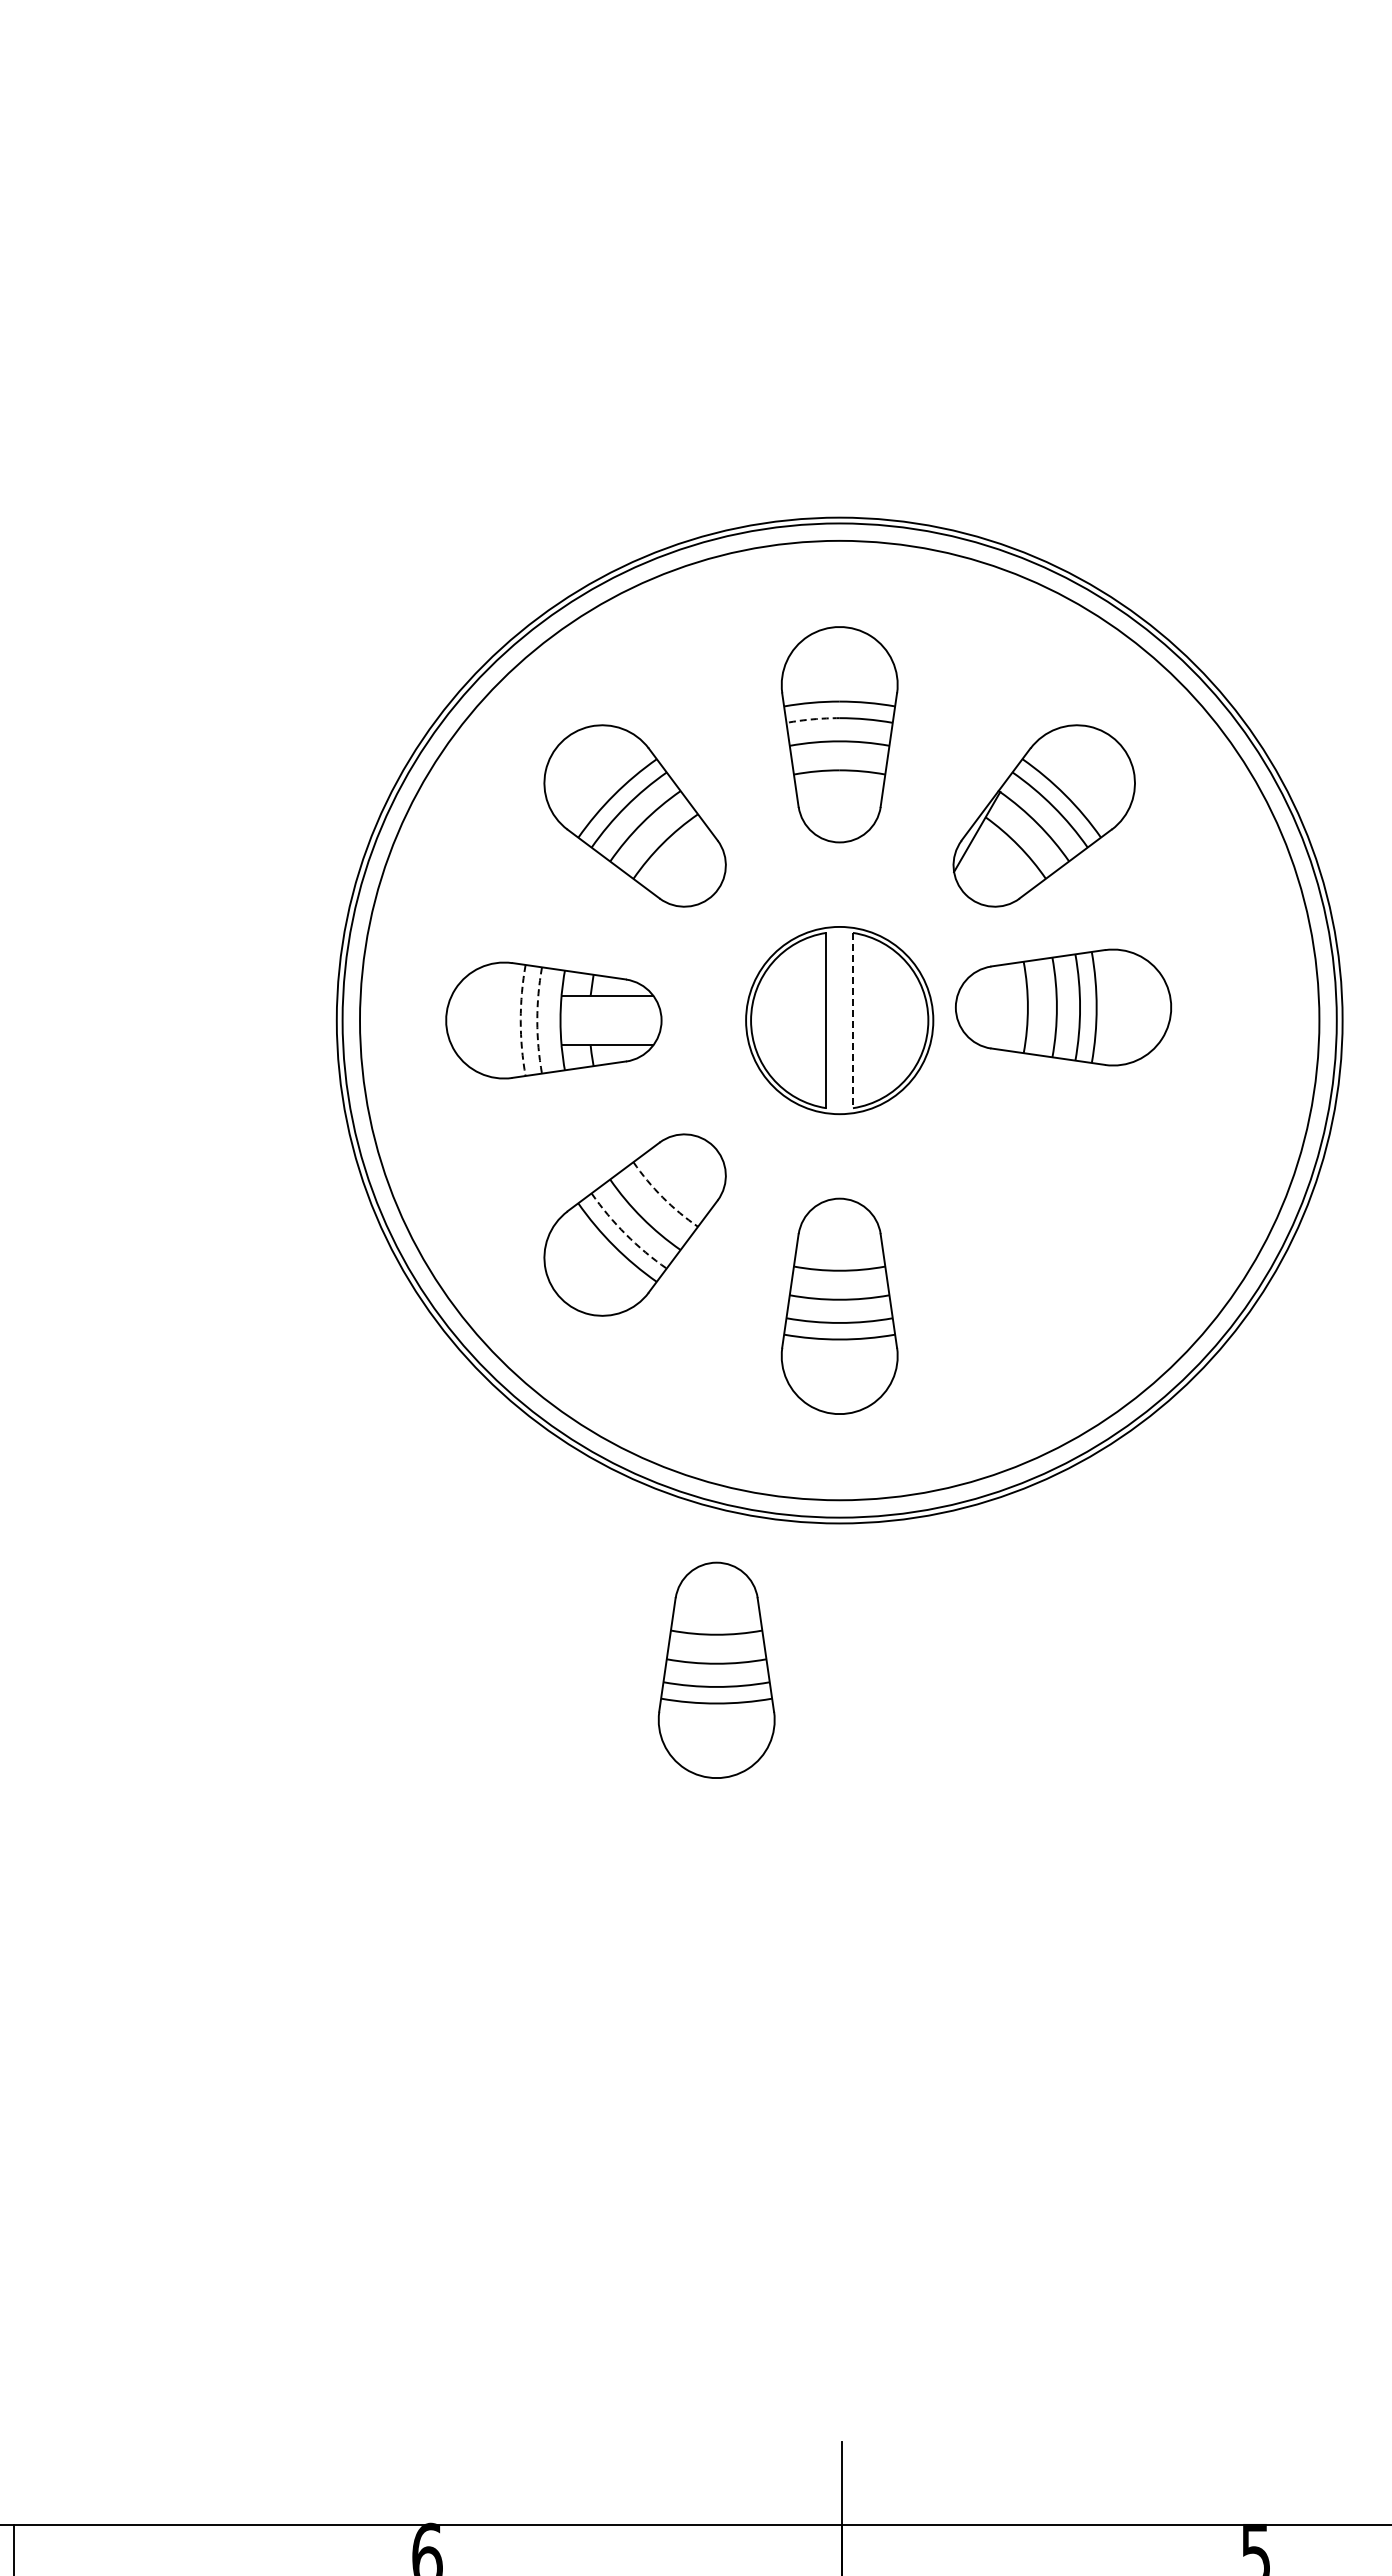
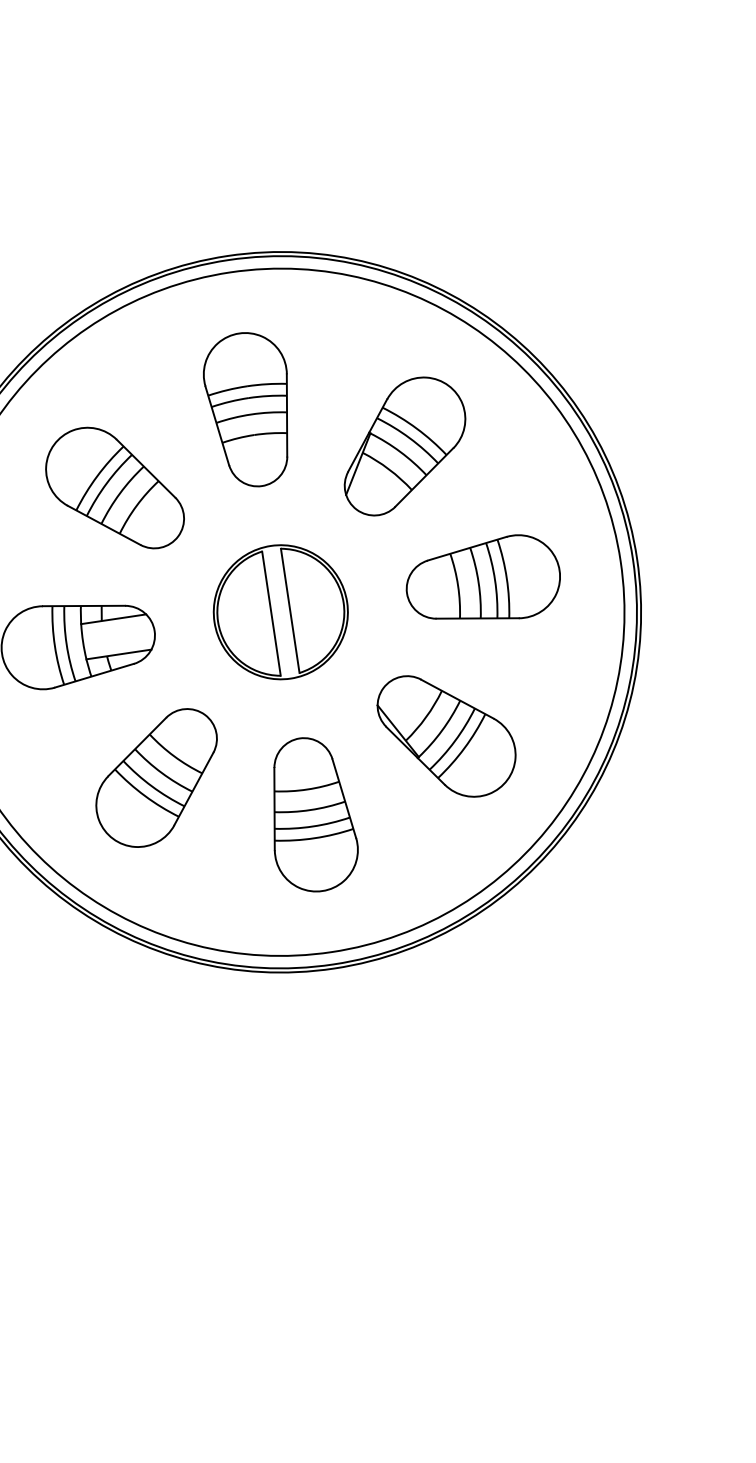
arc: (813, 719) -> (230, 401), dashed -> solid
part: (1063, 1007) -> (483, 581), moved
arc: (520, 1020) -> (54, 646), dashed -> solid
arc: (537, 1020) -> (66, 644), dashed -> solid
line: (852, 1020) -> (289, 610), dashed -> solid
arc: (662, 1197) -> (174, 756), dashed -> solid
part: (1043, 1224) -> (446, 735), added
arc: (625, 1234) -> (151, 786), dashed -> solid
part: (716, 1669) -> (262, 1085), removed

